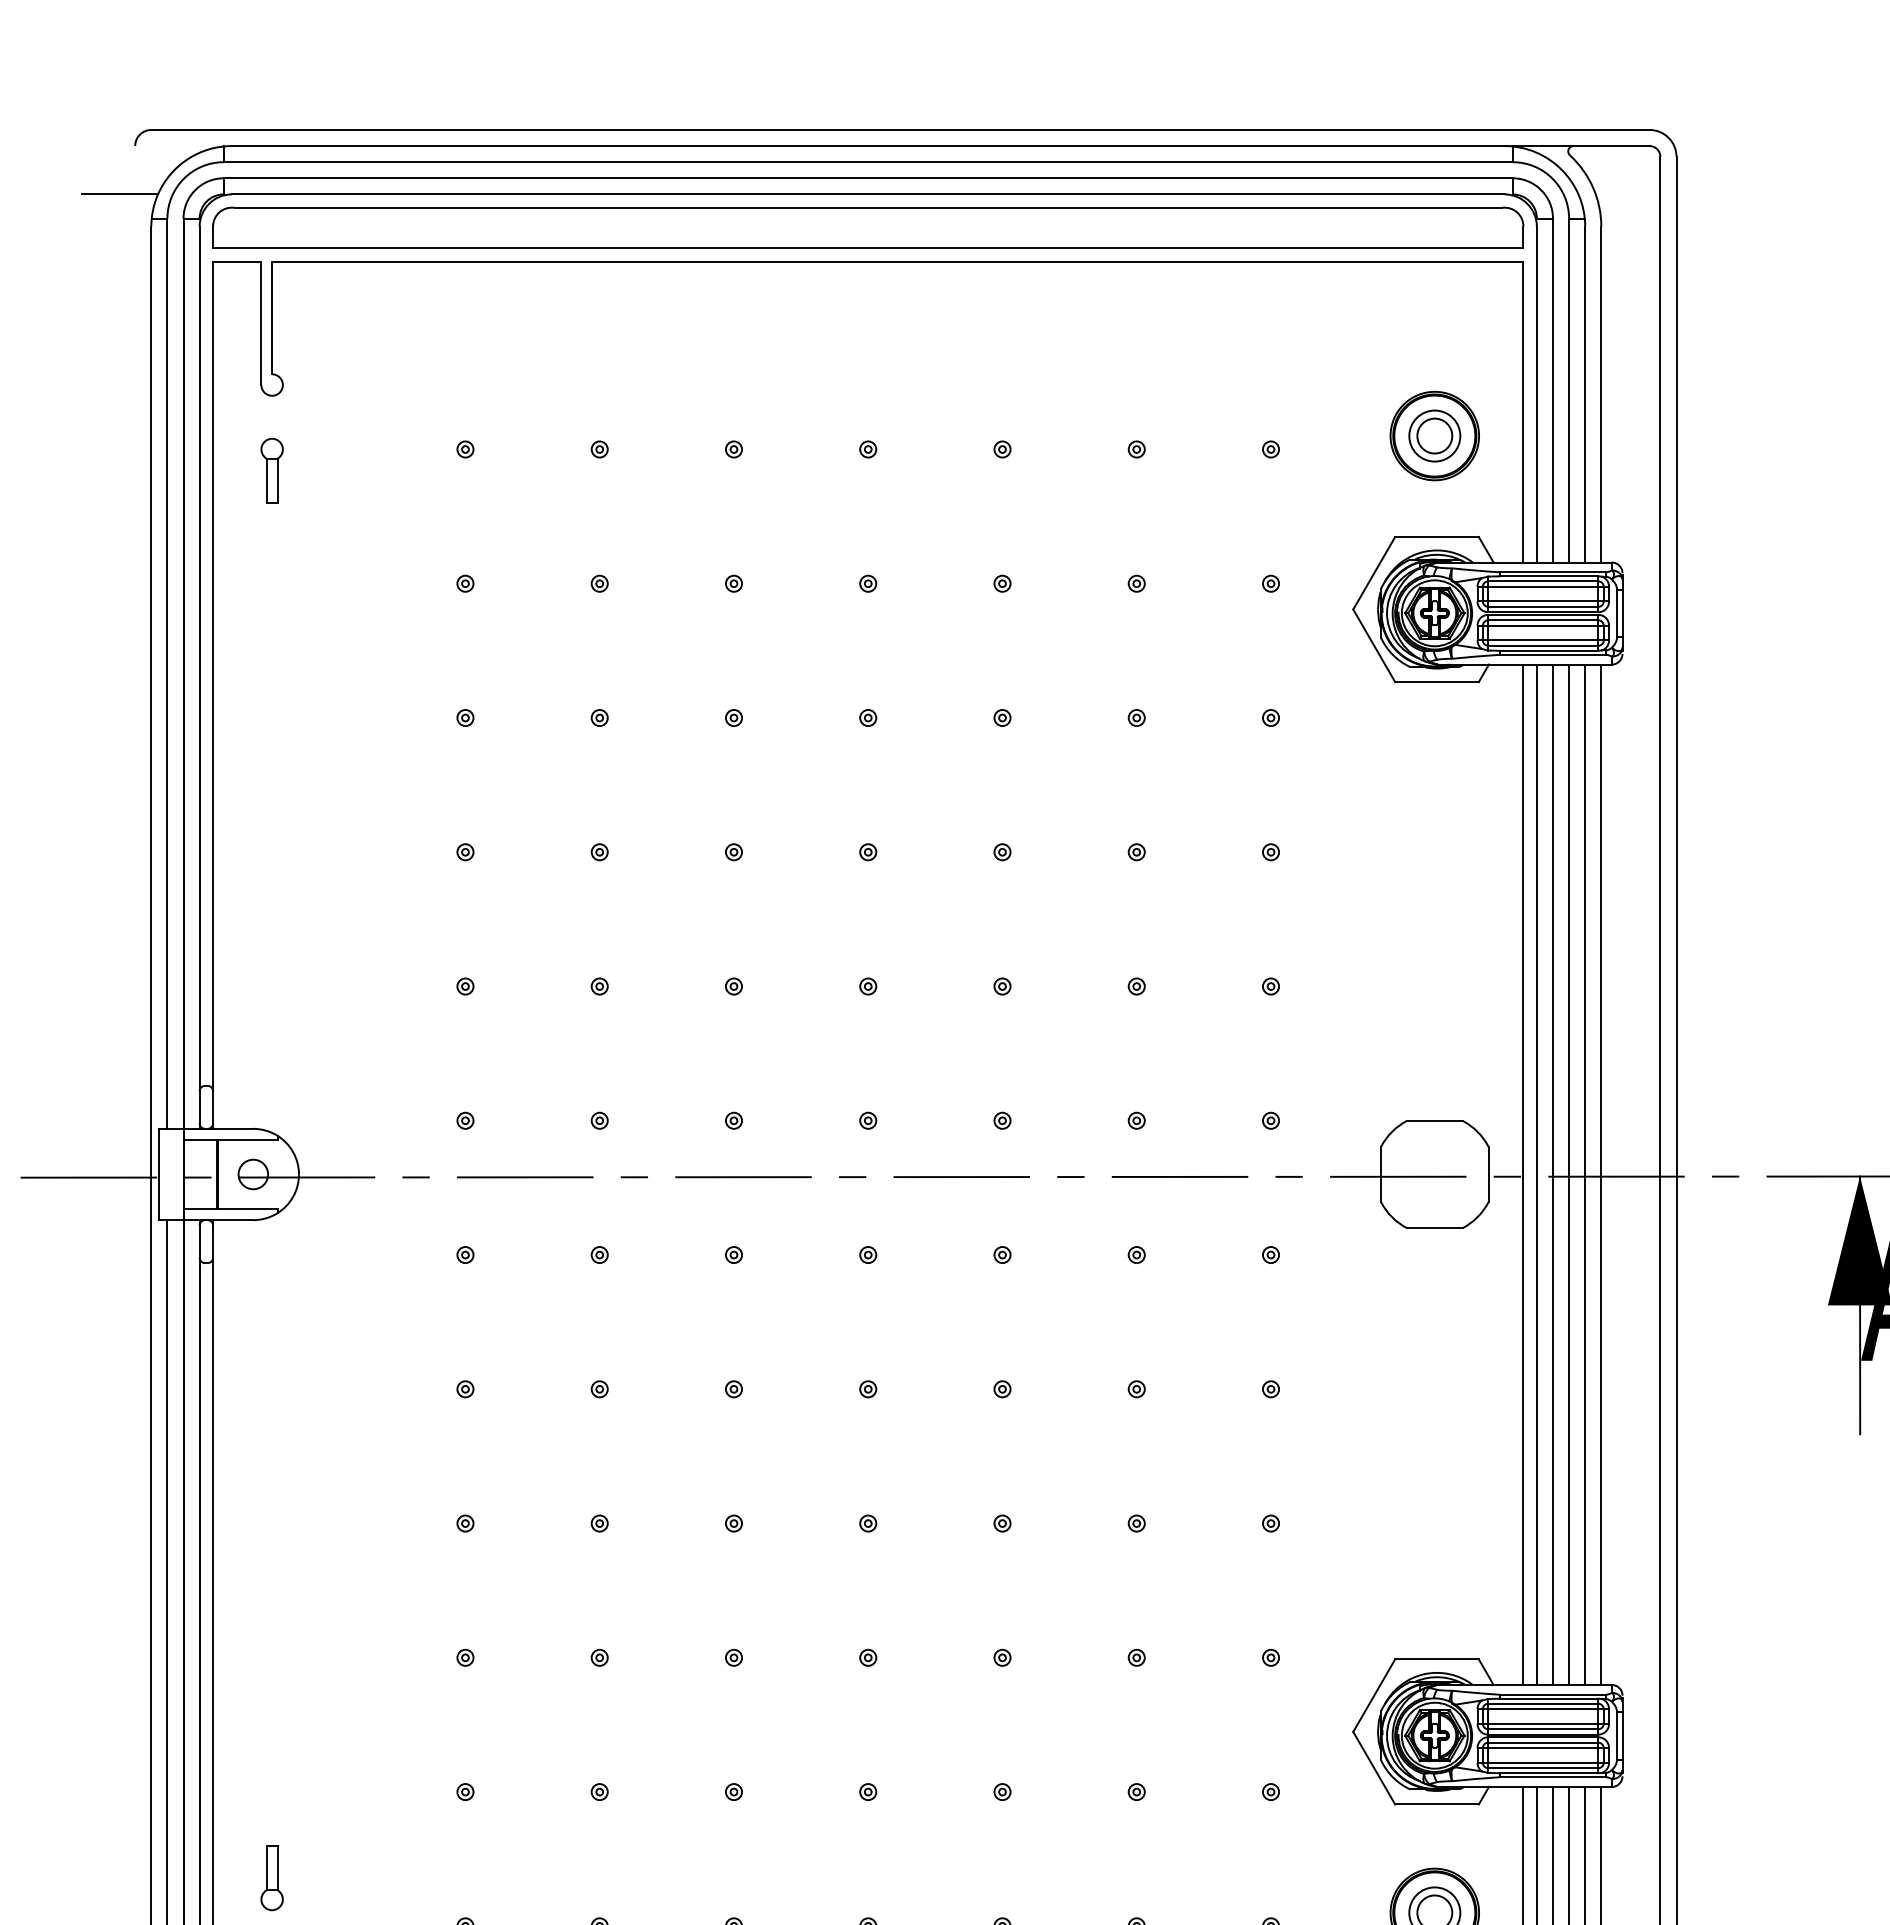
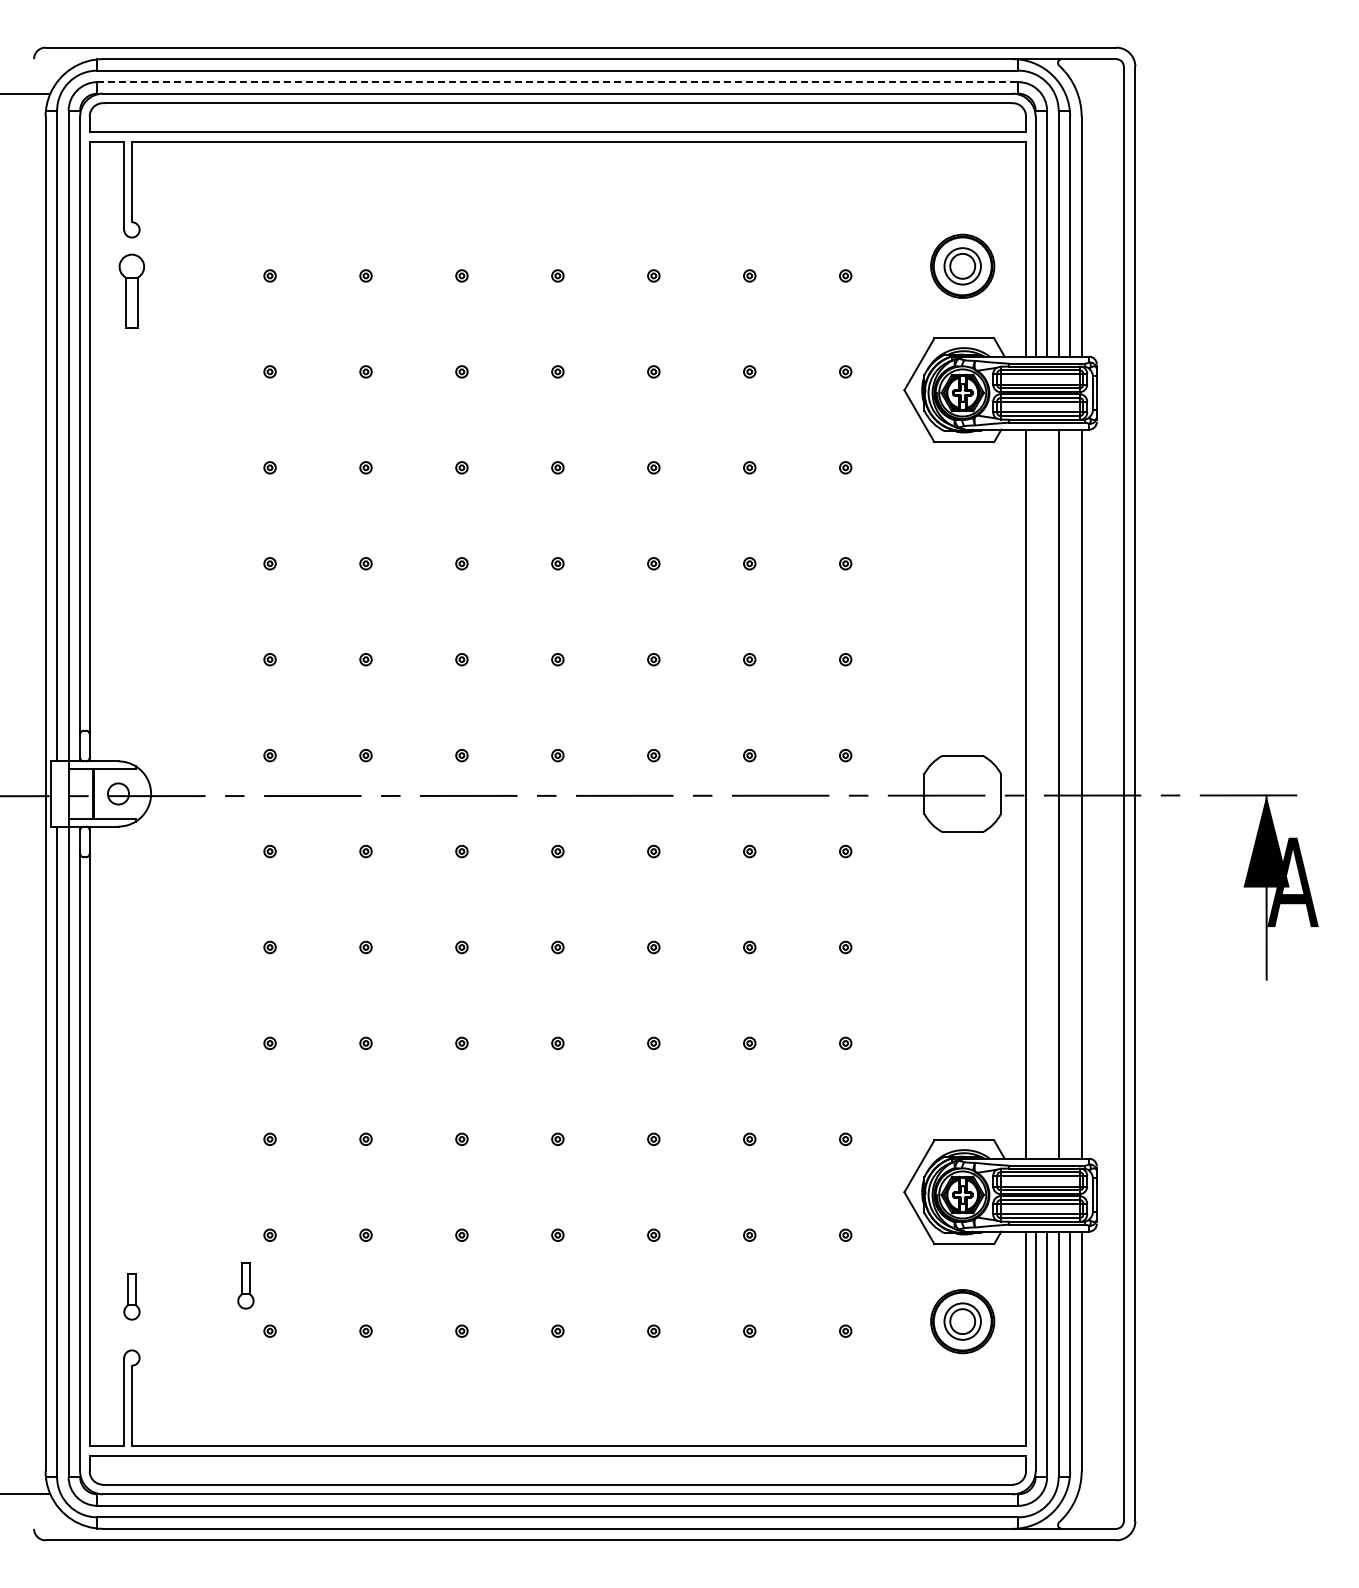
line: (869, 178) -> (558, 82), solid -> dashed
part: (271, 469) -> (131, 290), size x1.6
line: (1536, 1173) -> (1035, 793), removed
line: (1553, 1173) -> (1047, 793), removed
line: (1585, 1173) -> (1070, 793), removed
part: (431, 1862) -> (245, 1285), added

